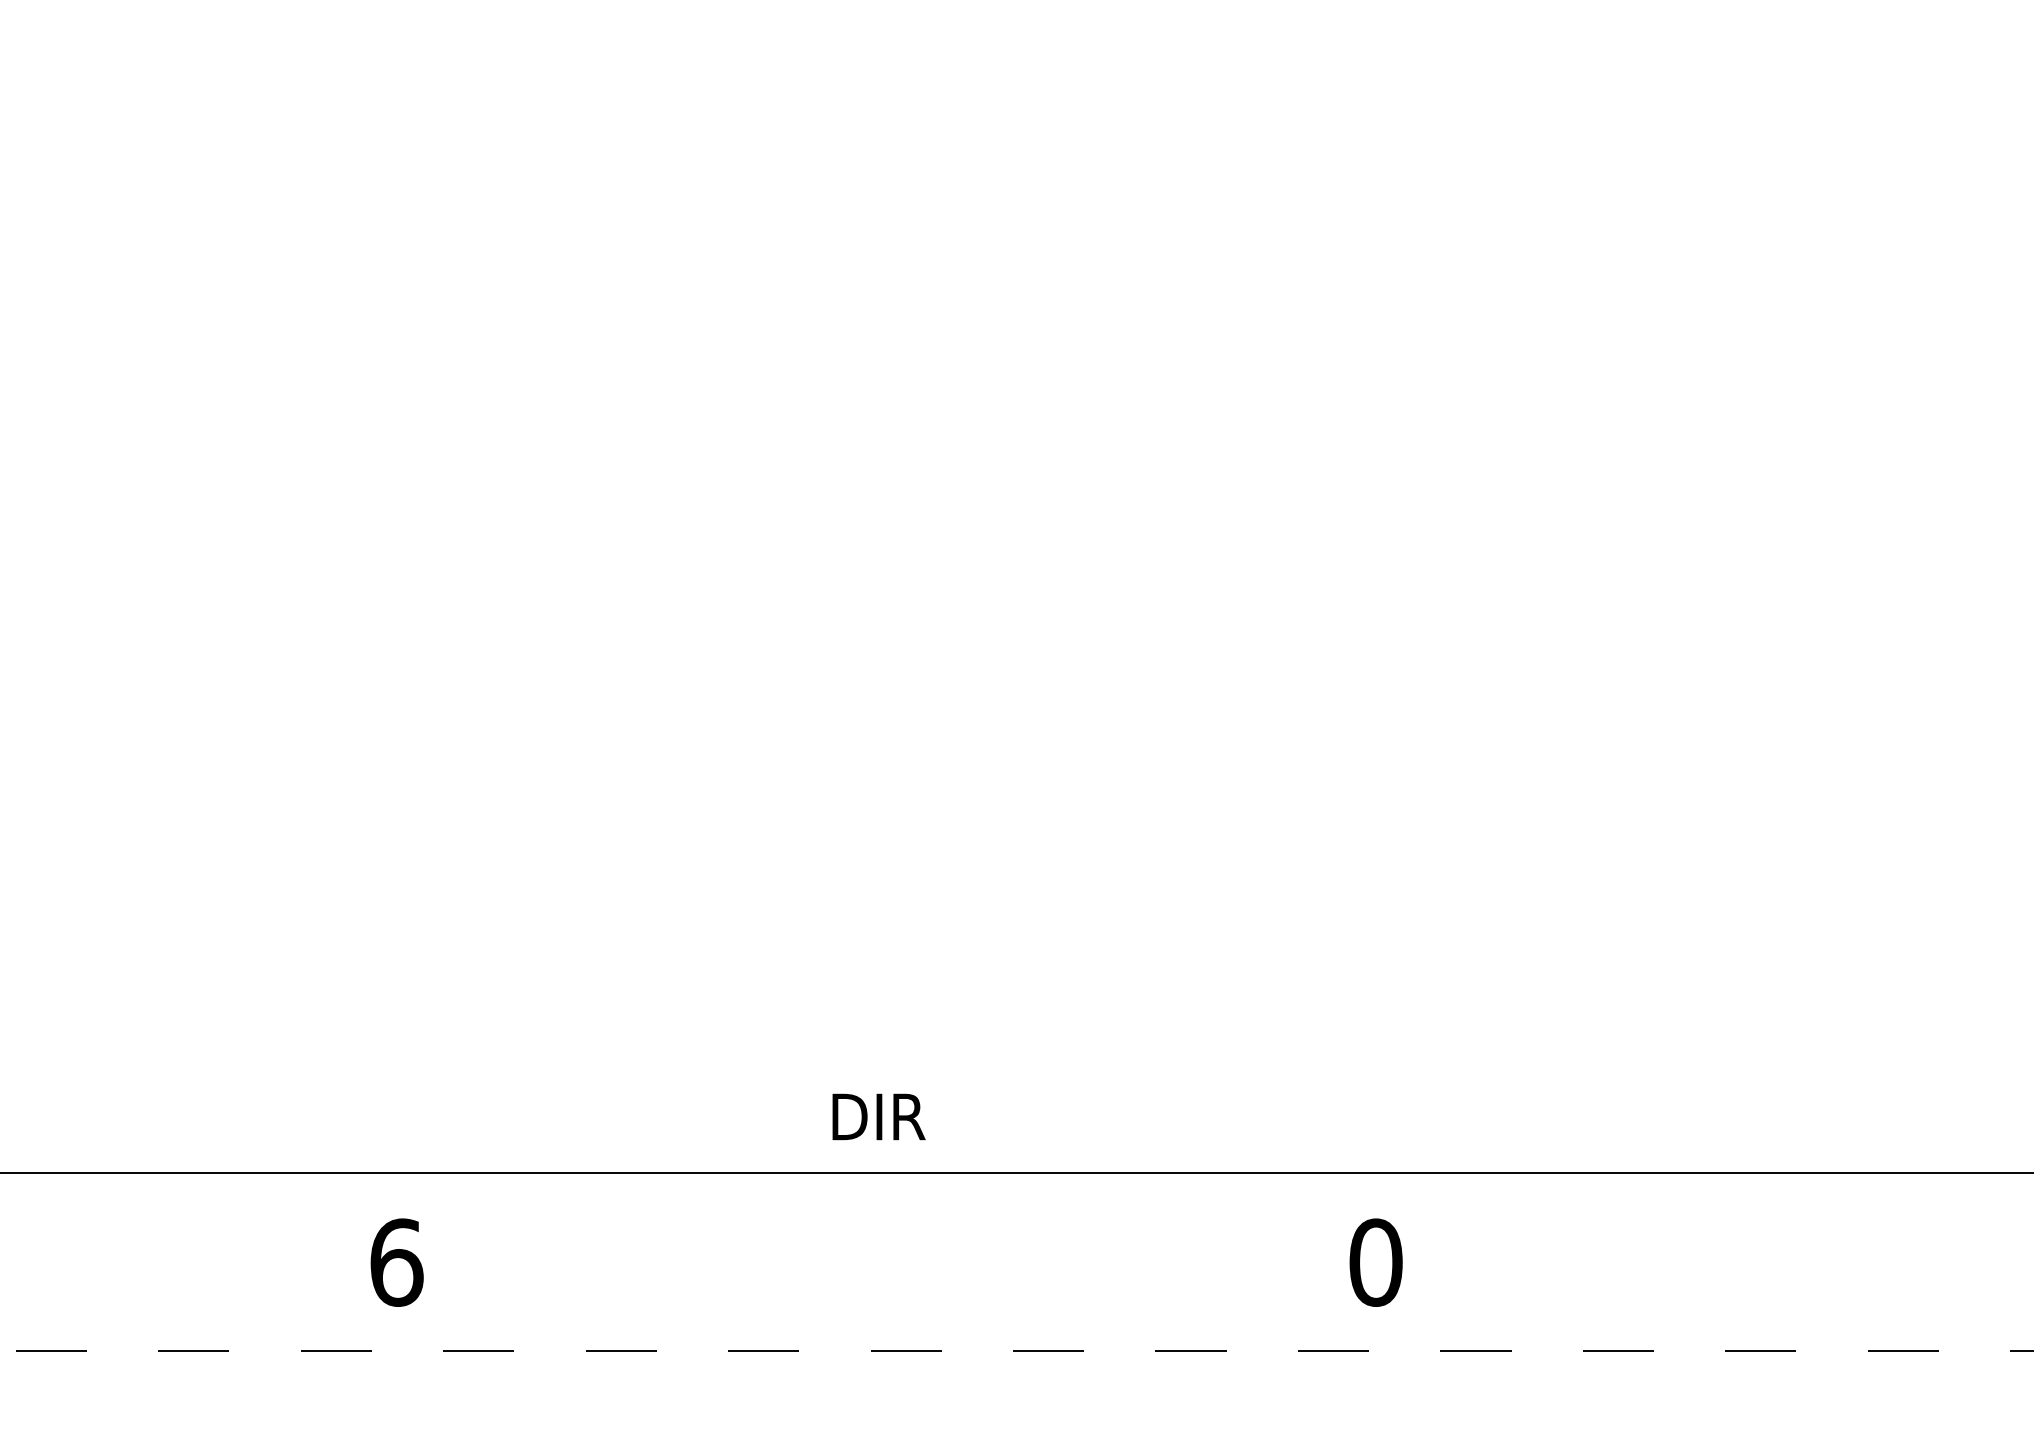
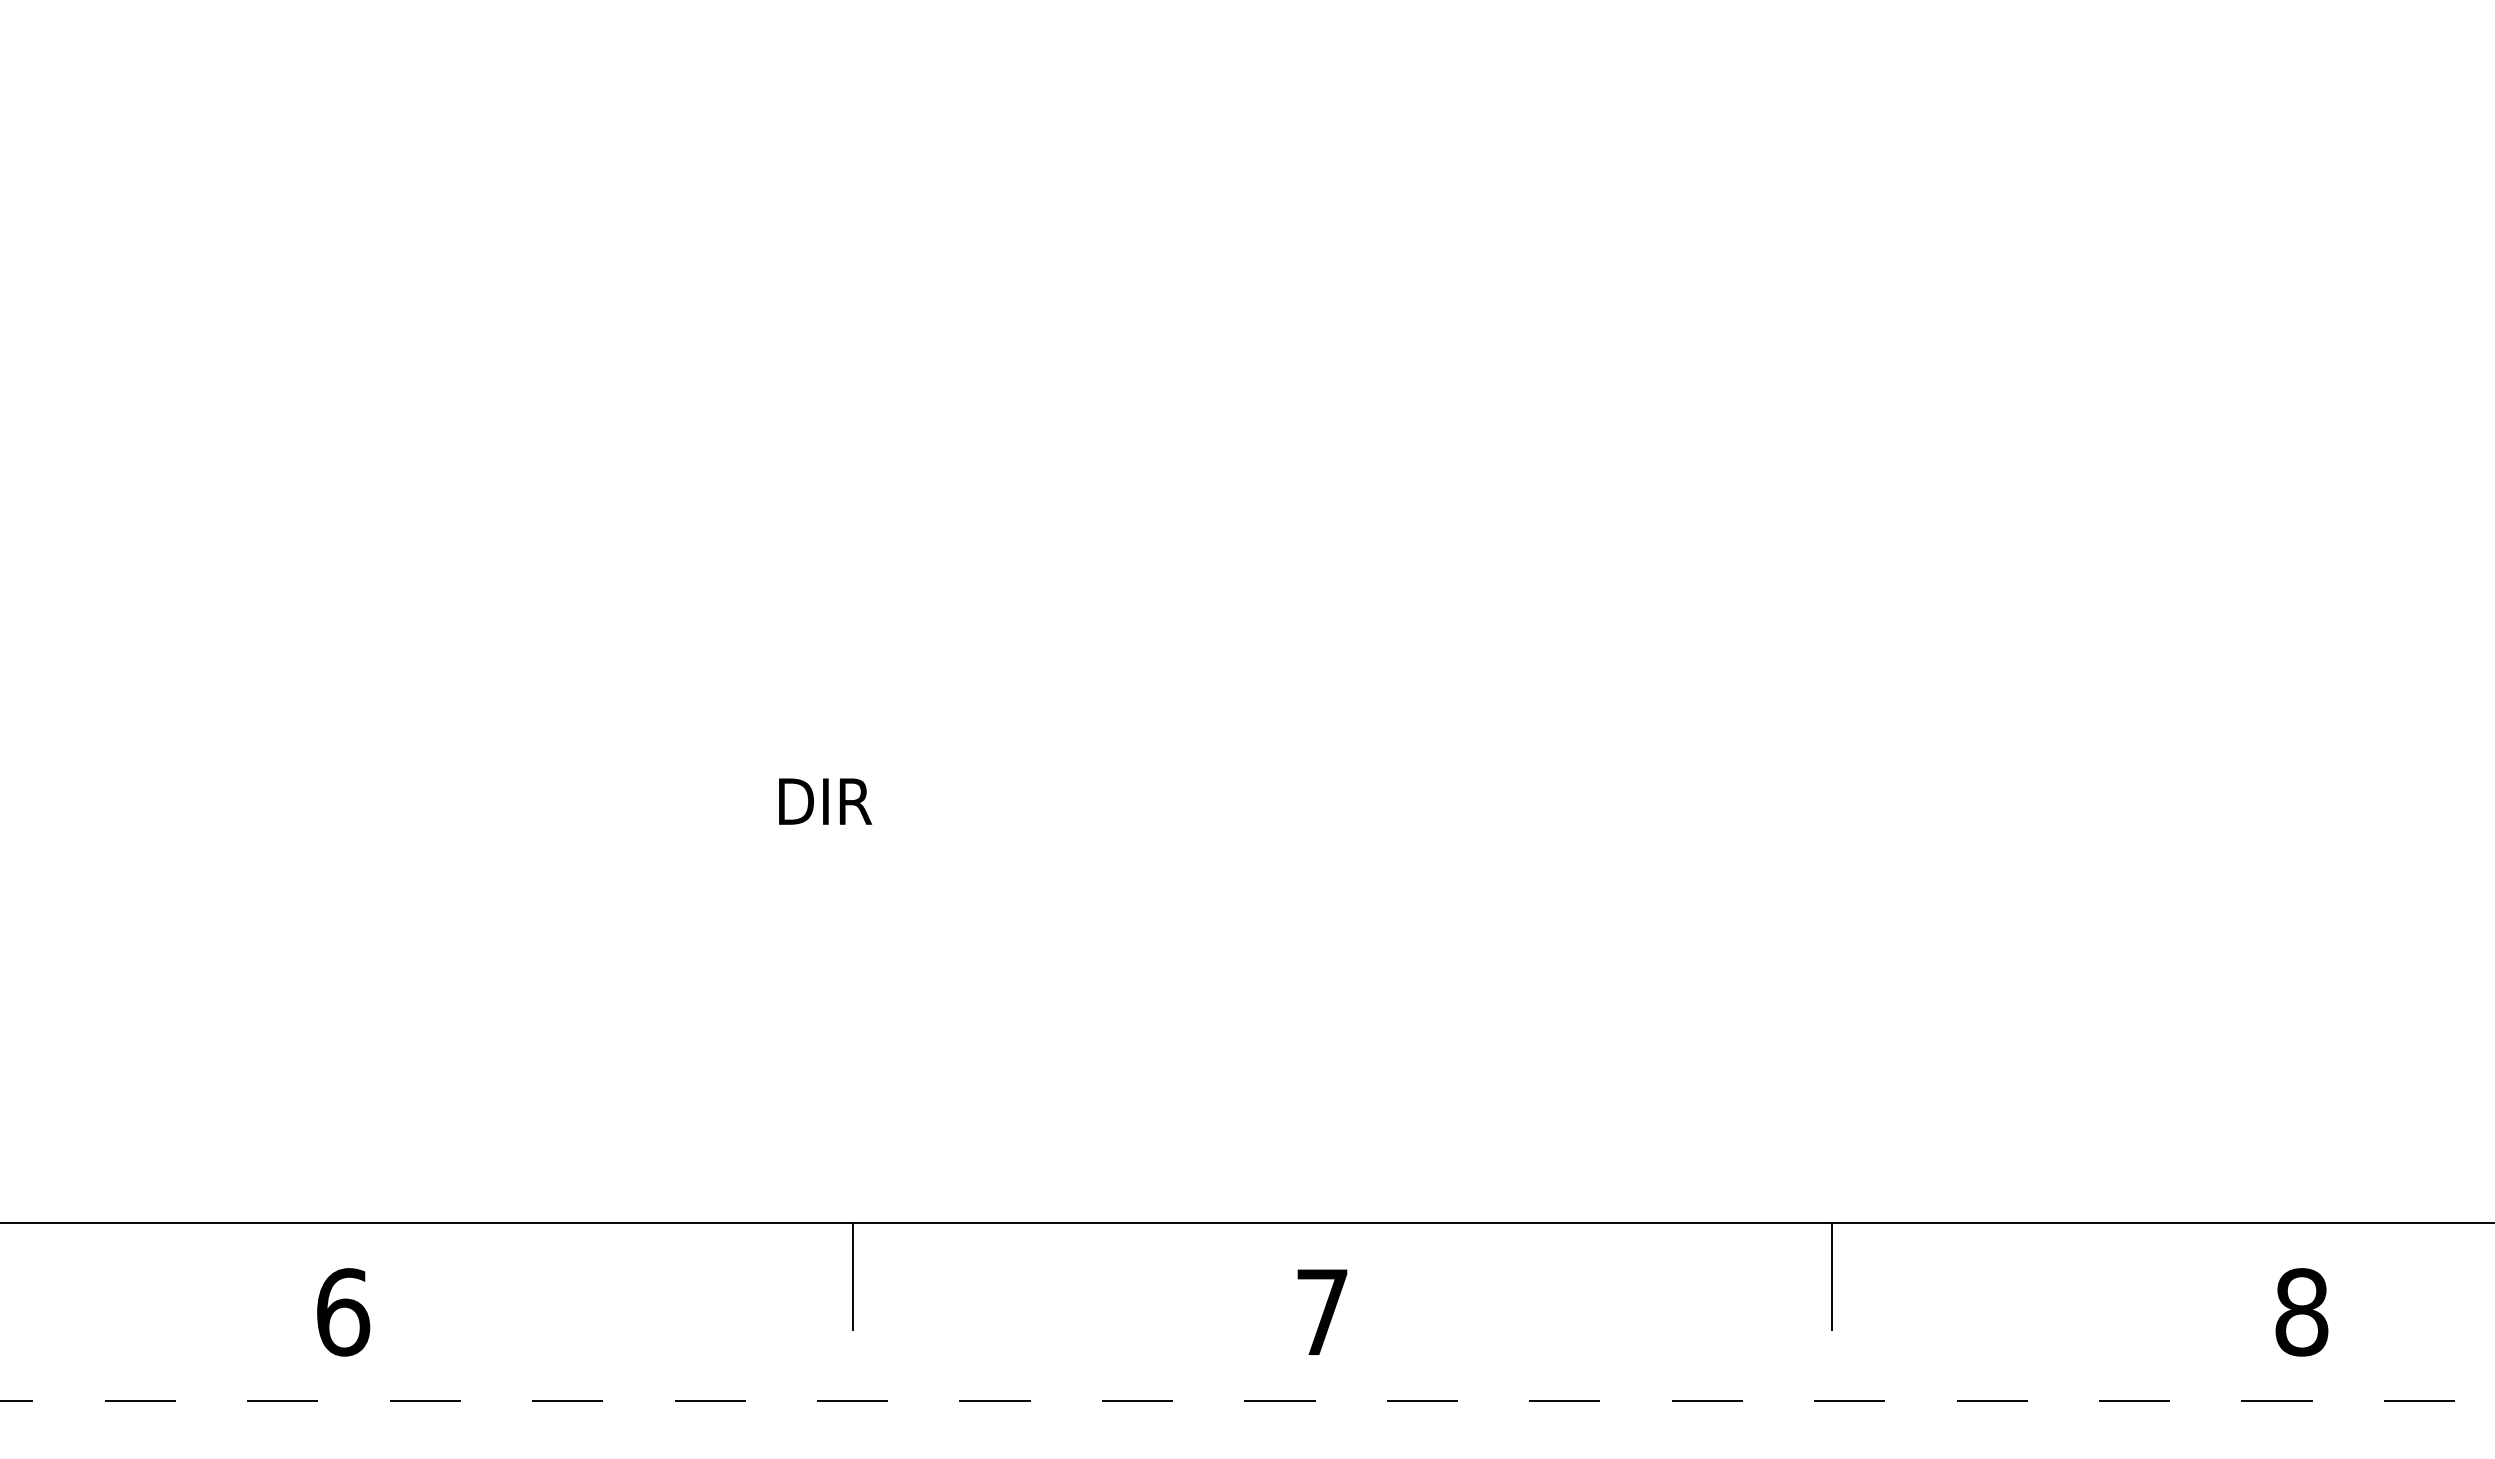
text: (879, 1116) -> (825, 801), moved
line: (906, 1225) -> (852, 1275), added
line: (1885, 1225) -> (1831, 1275), added
text: (1376, 1262) -> (1322, 1312), 0 -> 7

